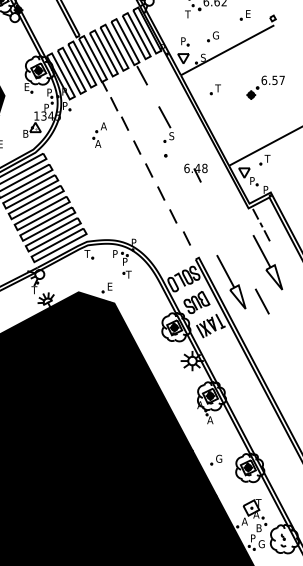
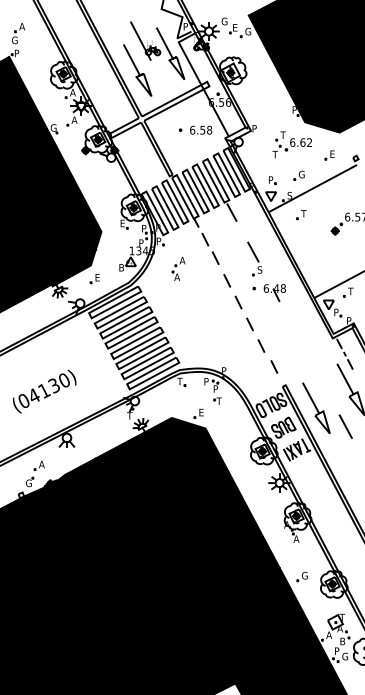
part: (215, 90) -> (301, 215), moved
part: (99, 134) -> (178, 268), moved
part: (195, 172) -> (274, 292), moved

